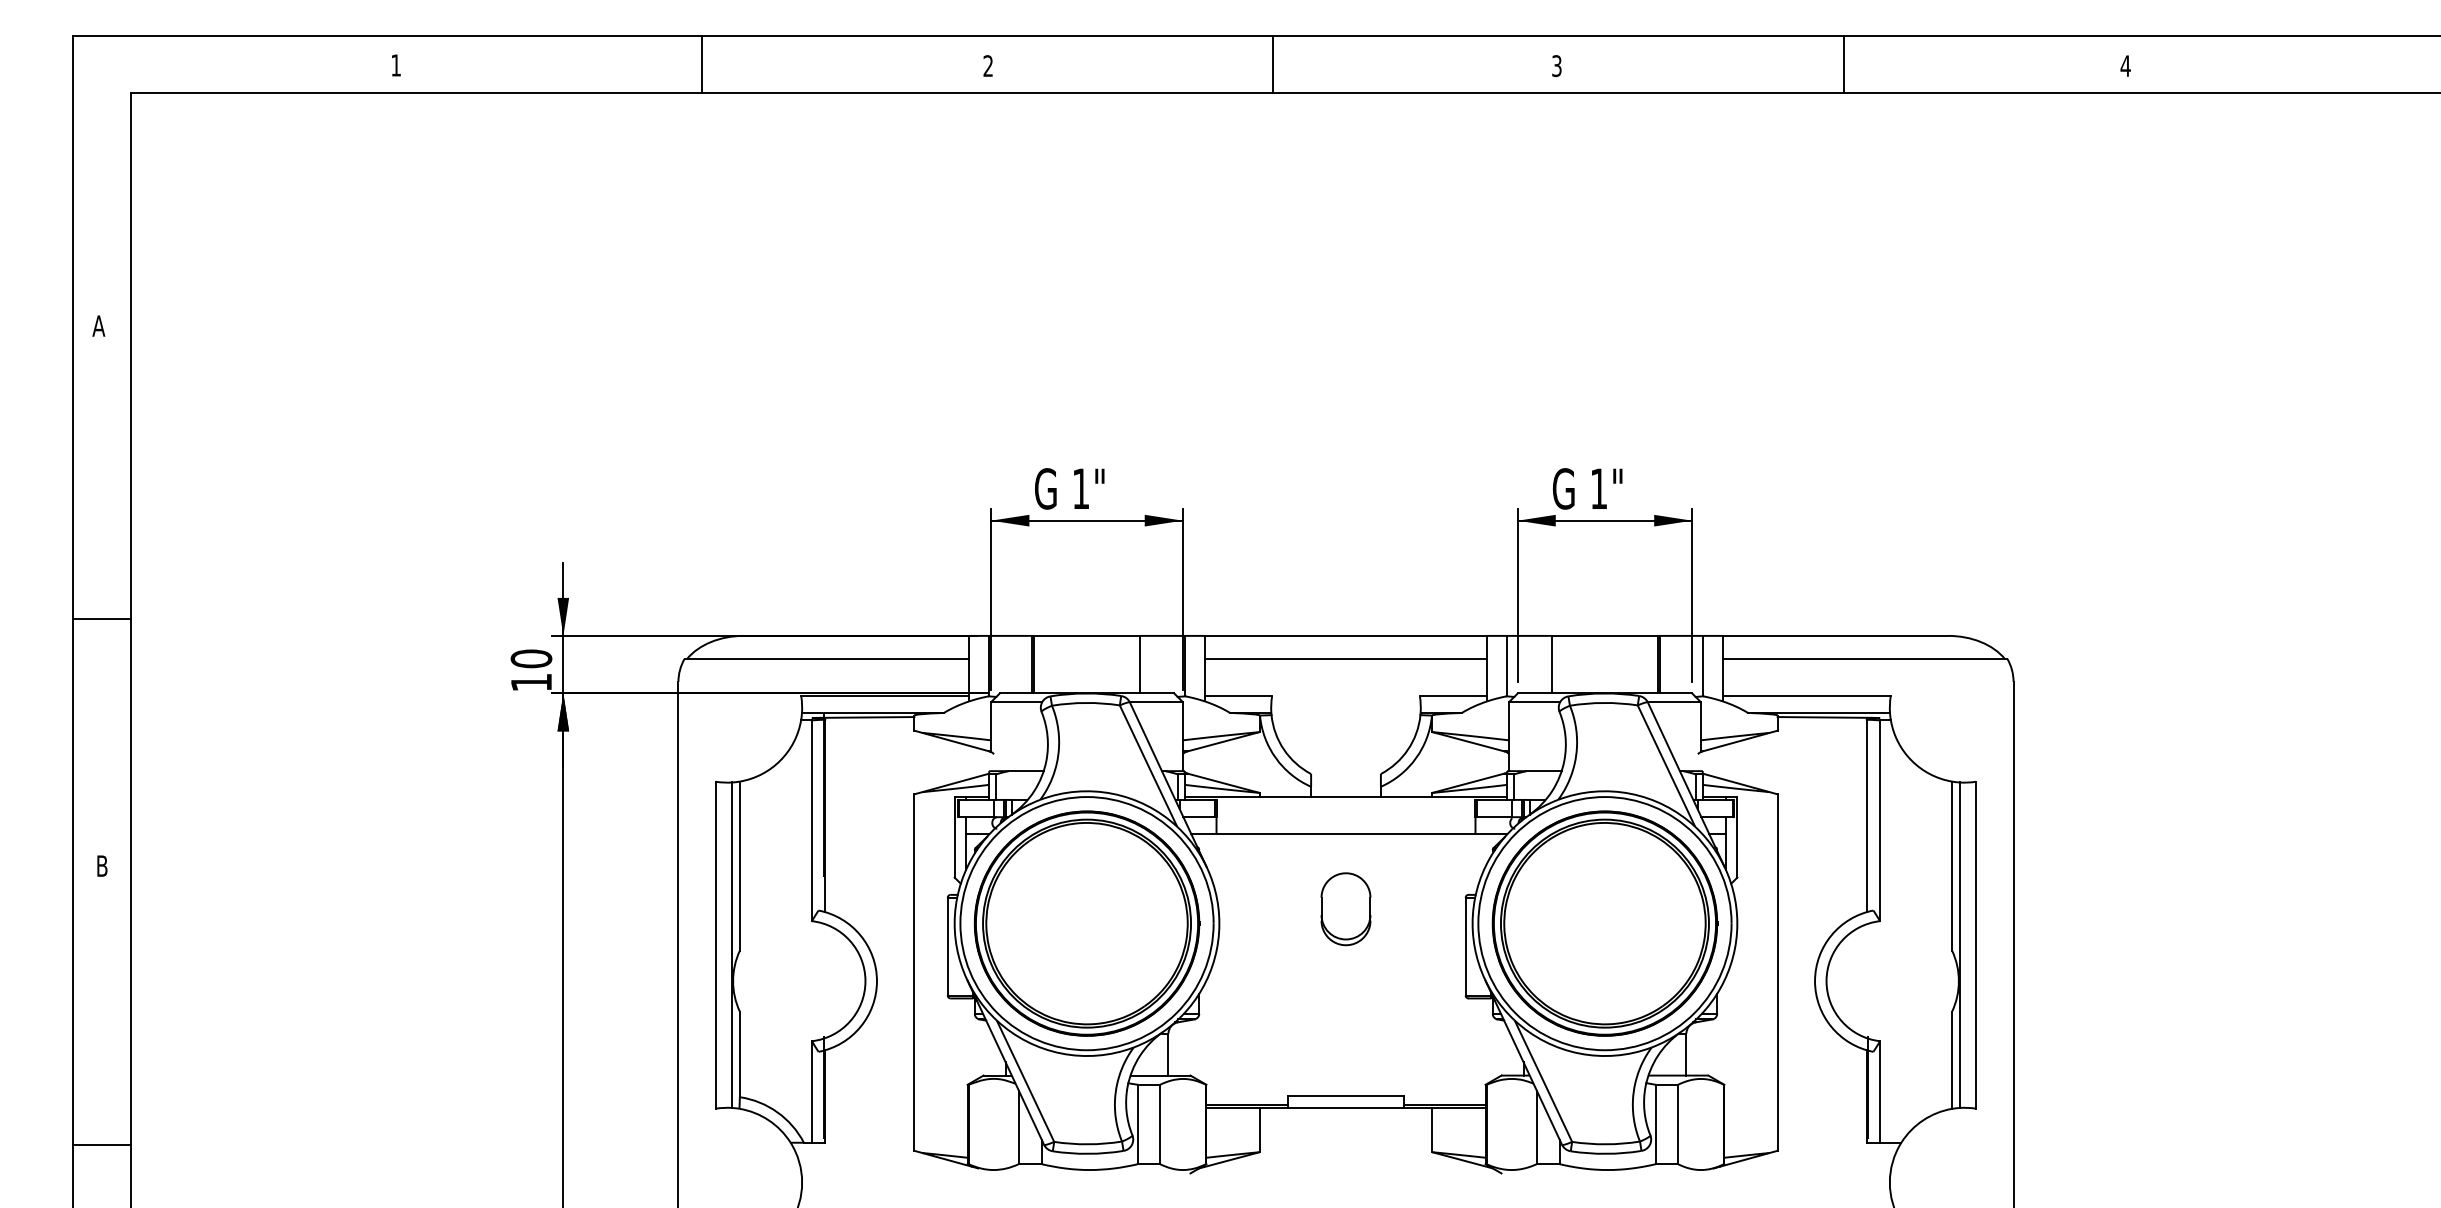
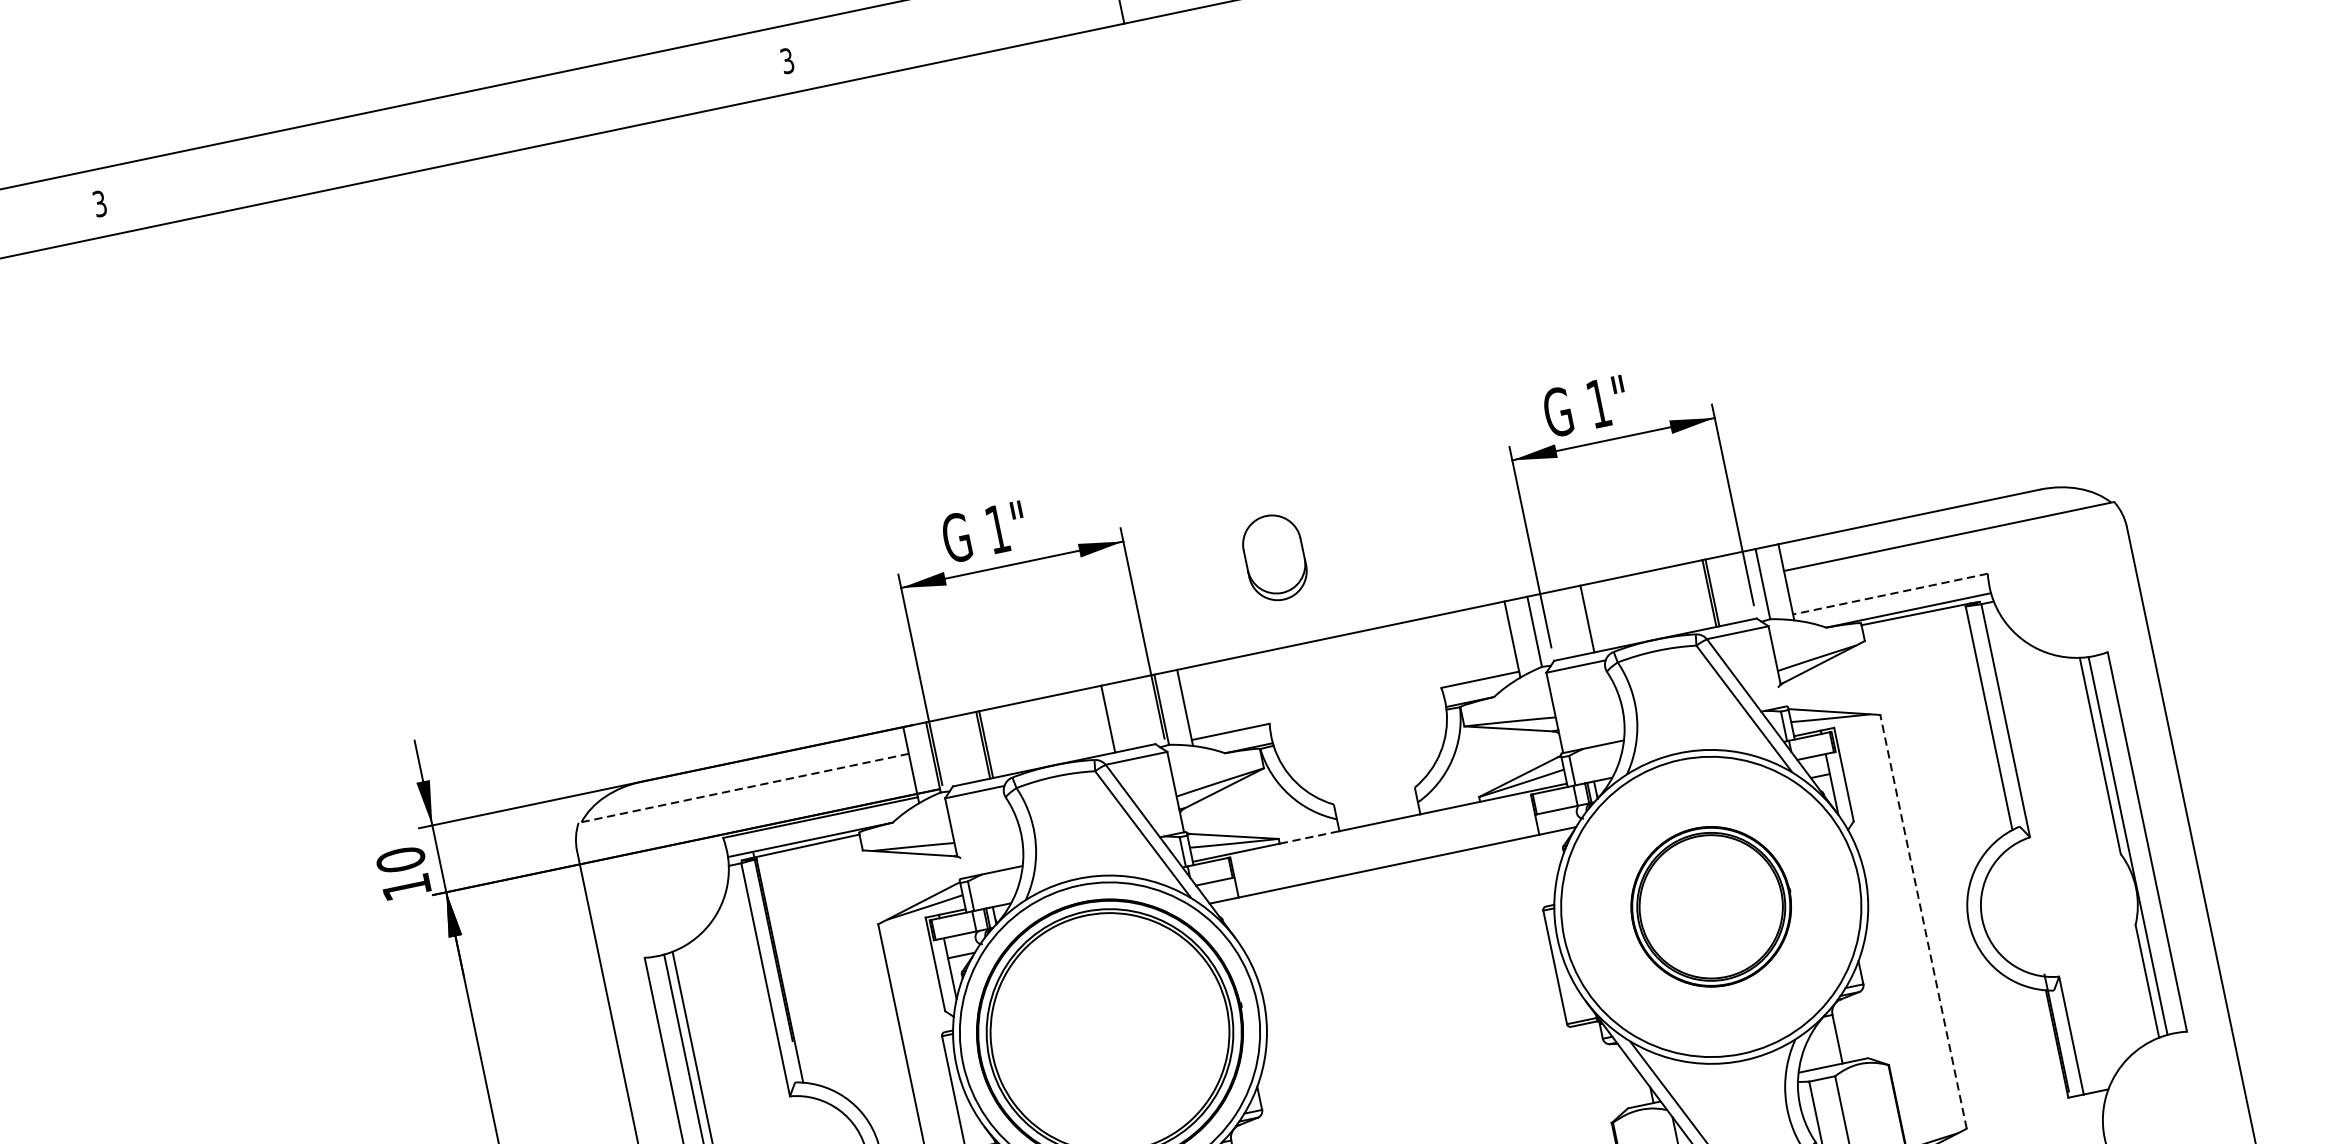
line: (701, 64) -> (454, 128), removed
text: (395, 65) -> (99, 204), 1 -> 3
text: (987, 66) -> (786, 61), 2 -> 3
line: (826, 658) -> (743, 787), solid -> dashed
line: (1346, 658) -> (1346, 661), removed
line: (1806, 696) -> (1890, 594), solid -> dashed
line: (1285, 797) -> (1309, 837), solid -> dashed
part: (1345, 909) -> (1274, 558), moved
part: (1604, 923) -> (1710, 906), size x0.6
line: (1777, 972) -> (1923, 921), solid -> dashed

